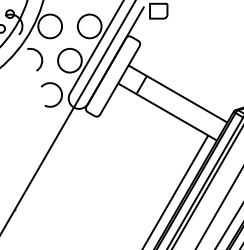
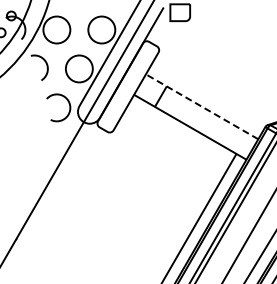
line: (178, 93) -> (202, 106), solid -> dashed

